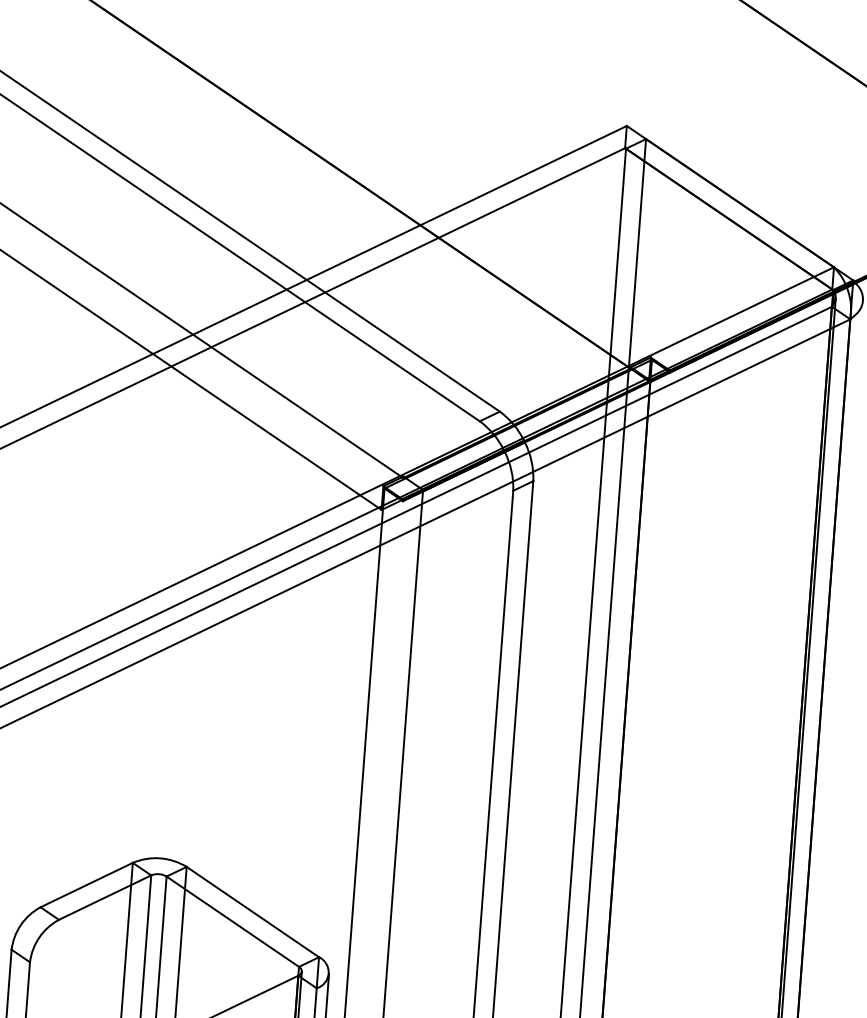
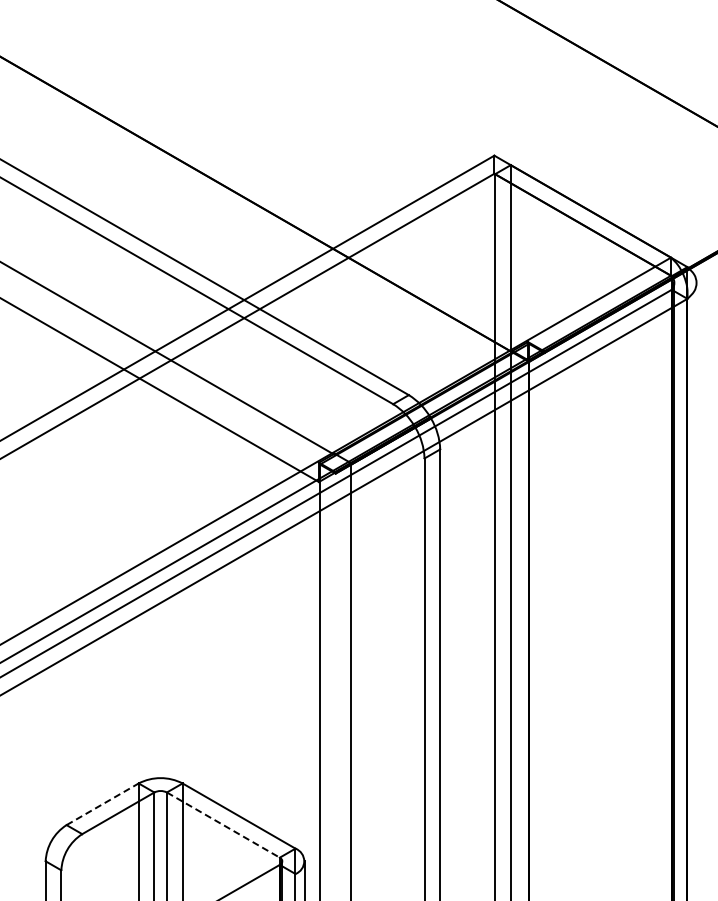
line: (86, 885) -> (102, 804), solid -> dashed
line: (232, 922) -> (223, 825), solid -> dashed

